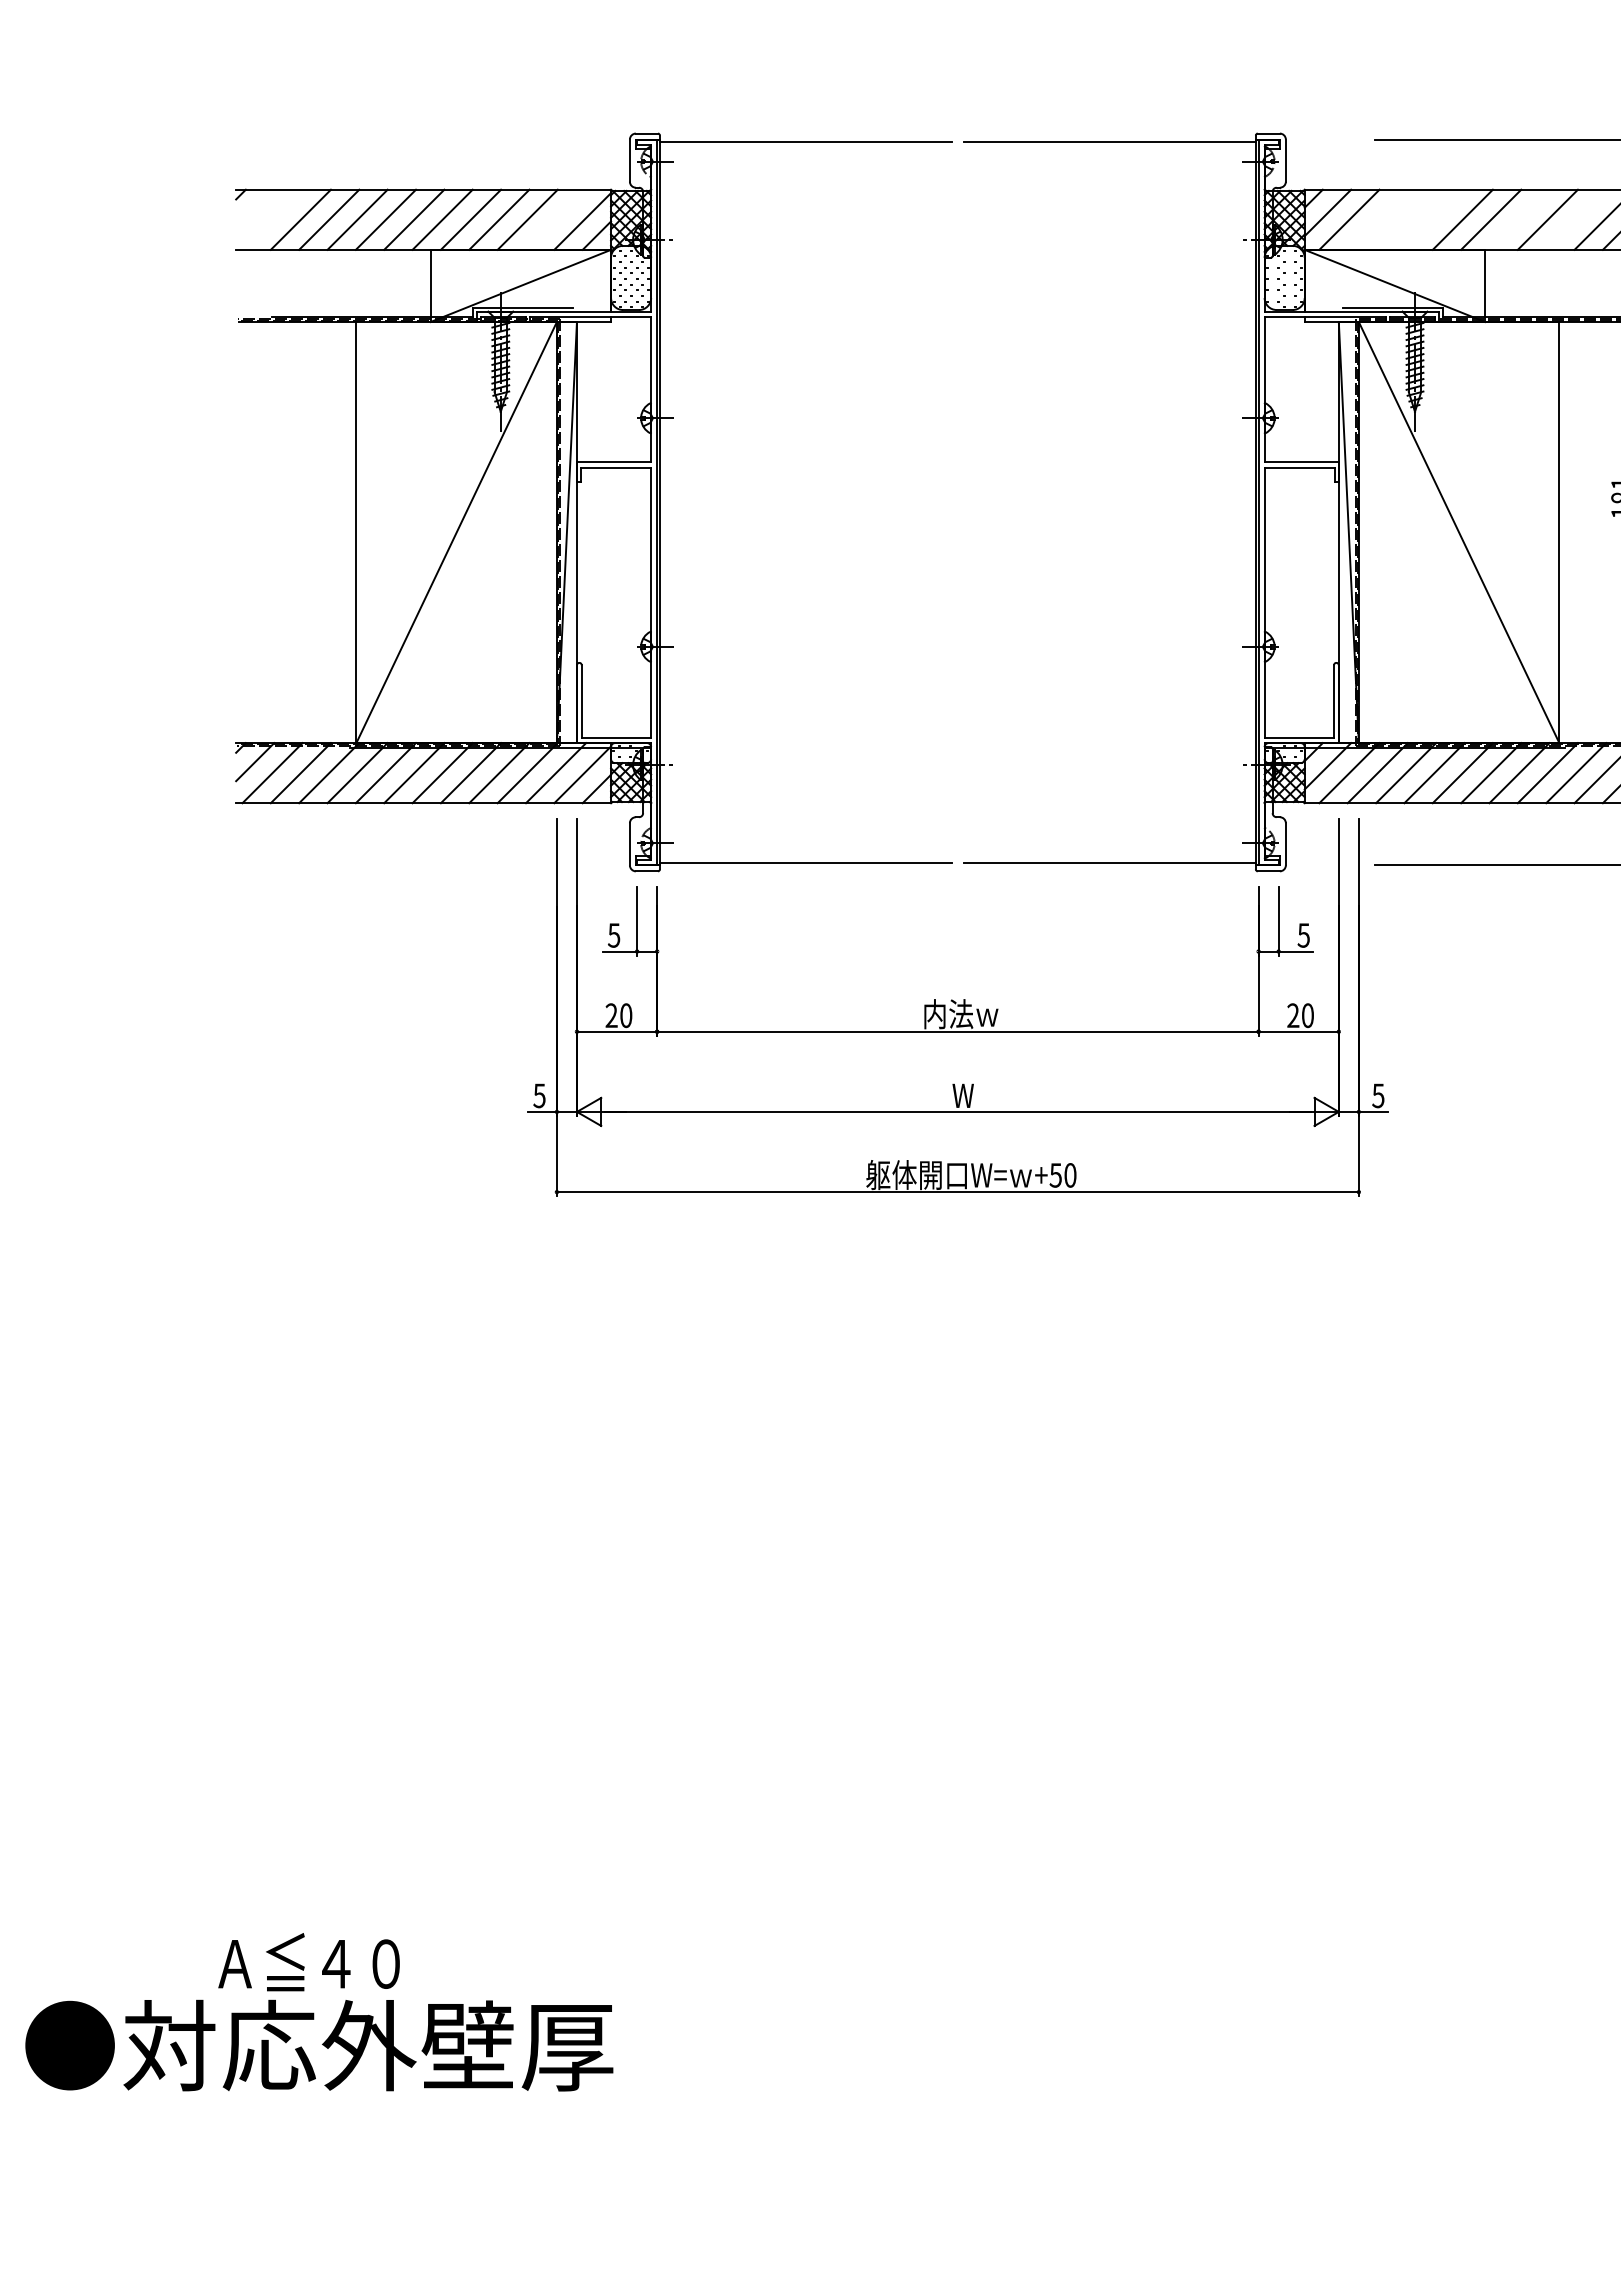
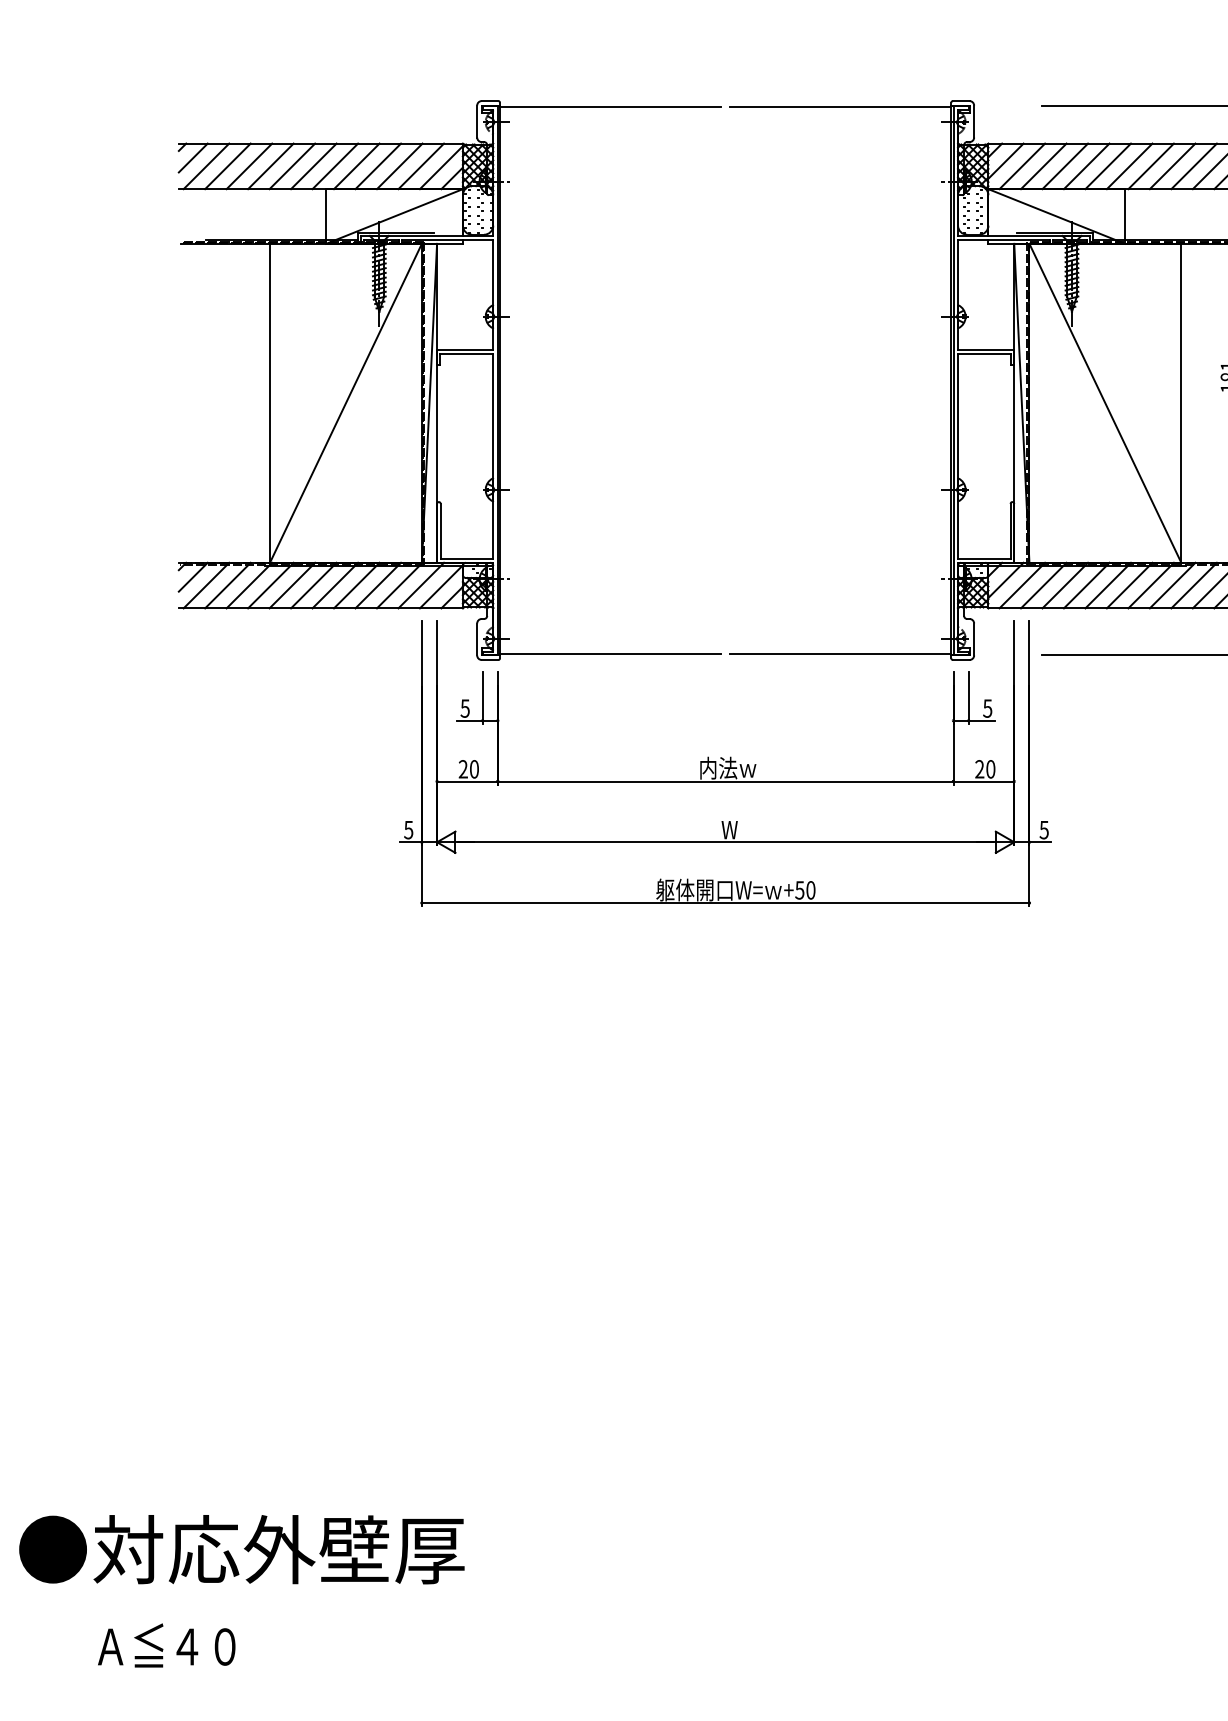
line: (255, 208) -> (193, 157), added
line: (272, 219) -> (206, 166), added
line: (556, 219) -> (421, 166), added
line: (1377, 219) -> (1043, 166), added
line: (1406, 219) -> (1065, 166), added
line: (1434, 219) -> (1086, 166), added
line: (1519, 219) -> (1151, 166), added
line: (1576, 219) -> (1194, 166), added
text: (308, 1962) -> (166, 1645), moved

